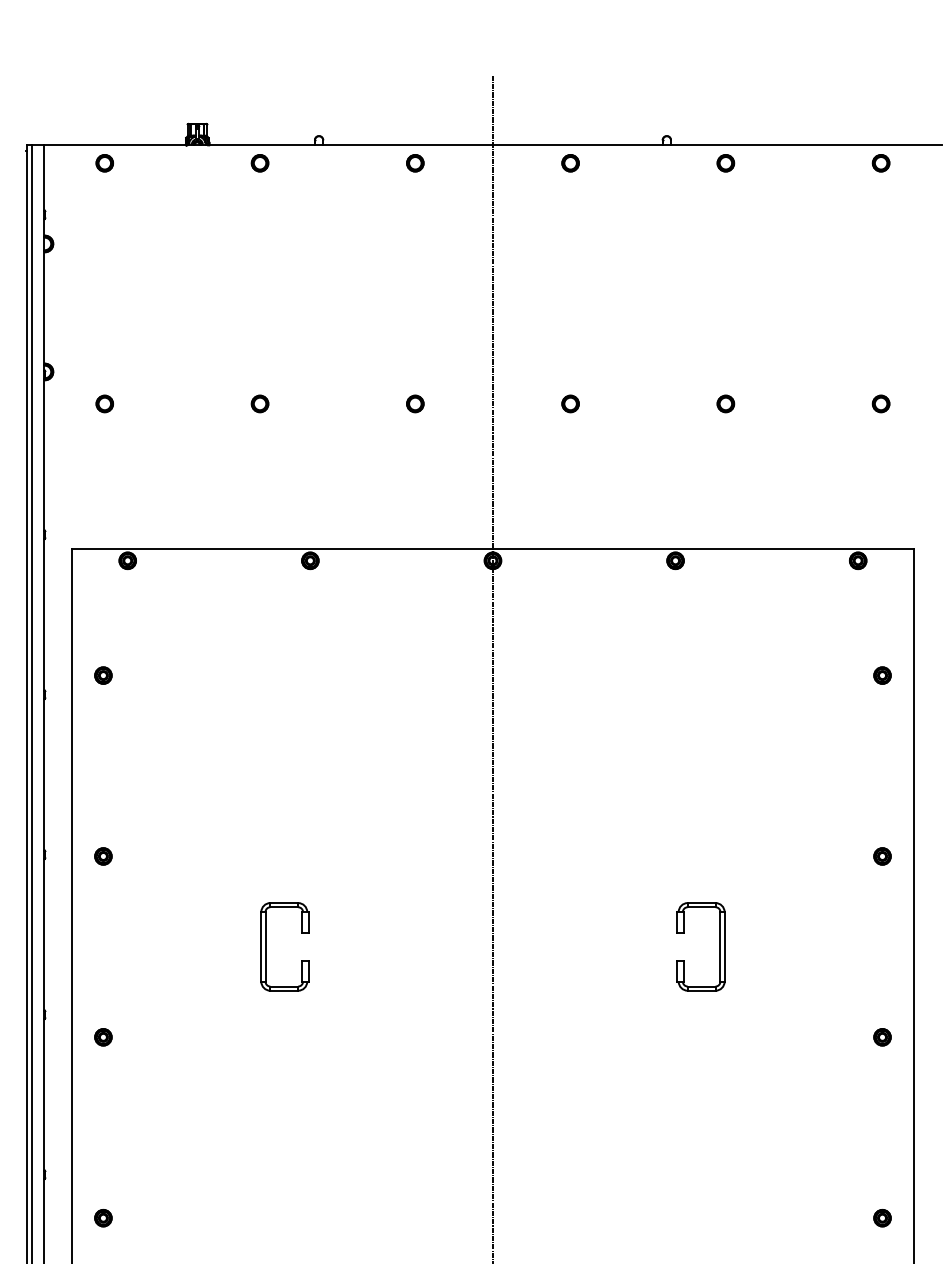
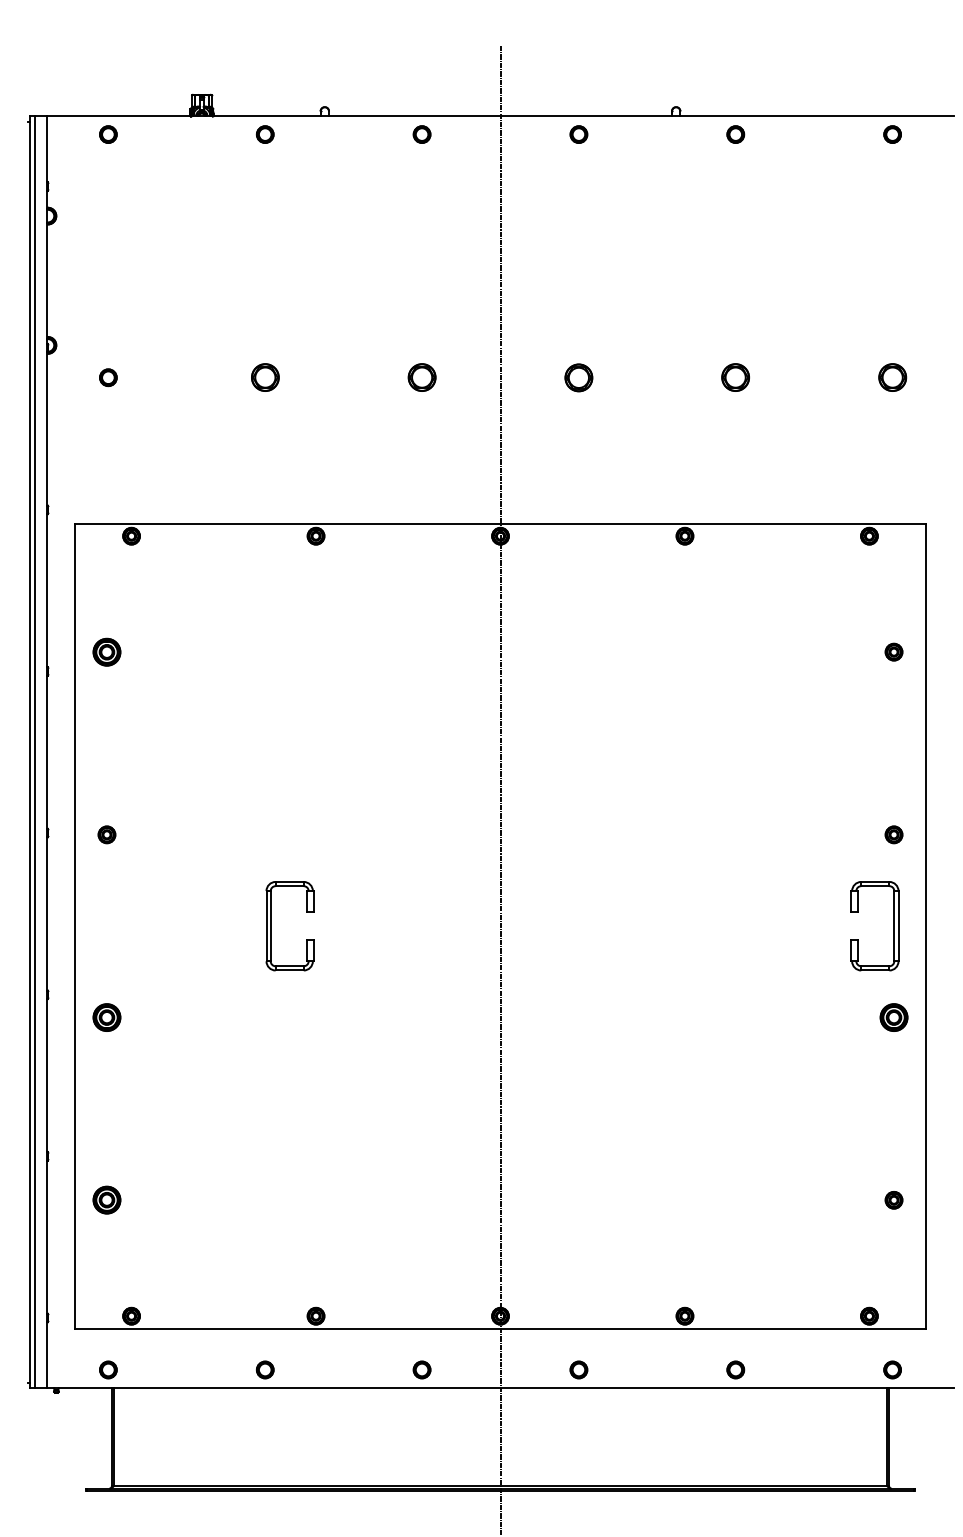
part: (259, 403) -> (264, 377), size x1.6
part: (414, 403) -> (421, 377), size x1.6
part: (570, 403) -> (578, 377), size x1.6
part: (725, 403) -> (735, 377), size x1.6
part: (881, 403) -> (892, 377), size x1.6
part: (102, 674) -> (106, 651), size x1.6
part: (719, 947) -> (893, 926), moved
part: (102, 1037) -> (106, 1017), size x1.6
part: (881, 1037) -> (893, 1017), size x1.6
part: (102, 1218) -> (106, 1200), size x1.6

